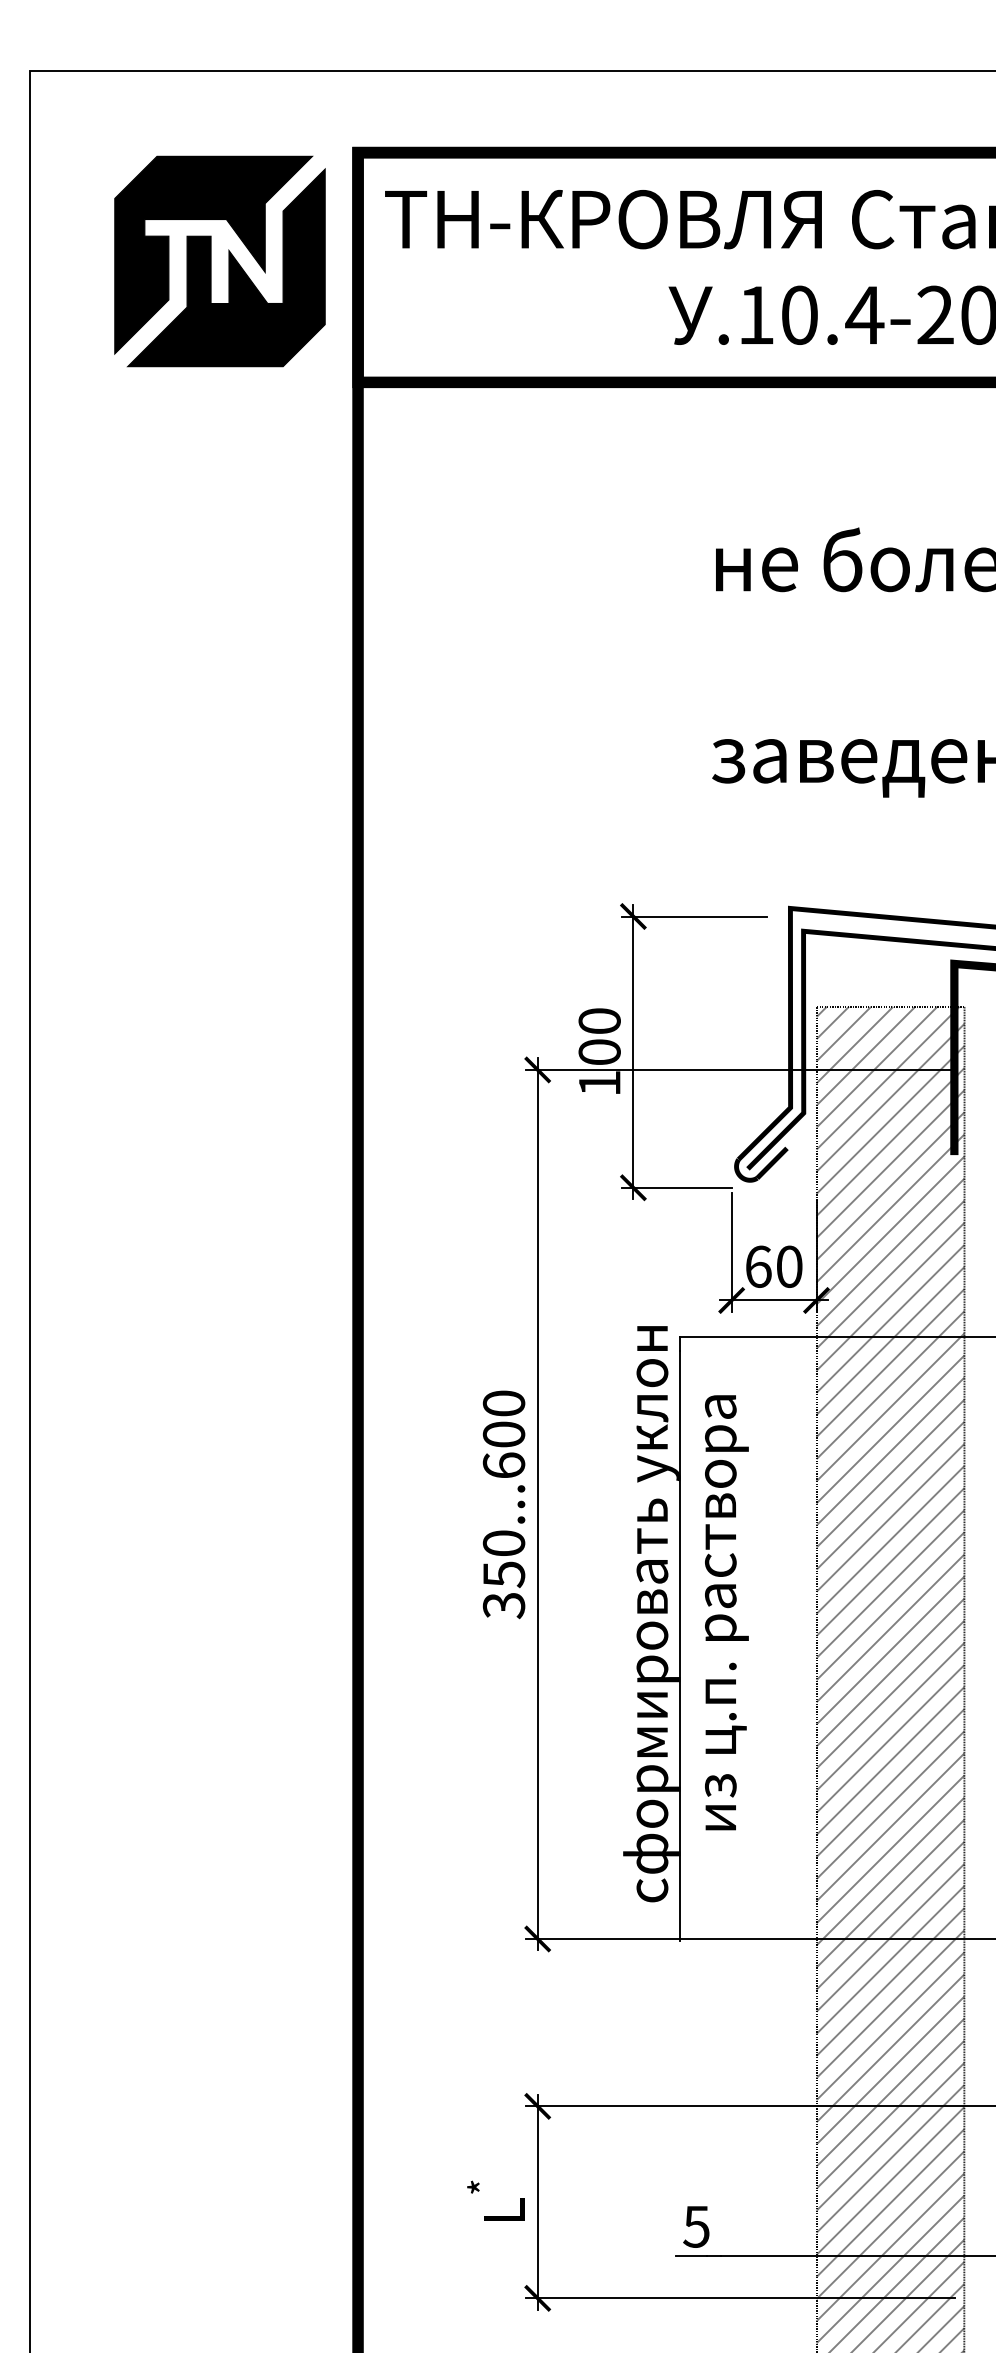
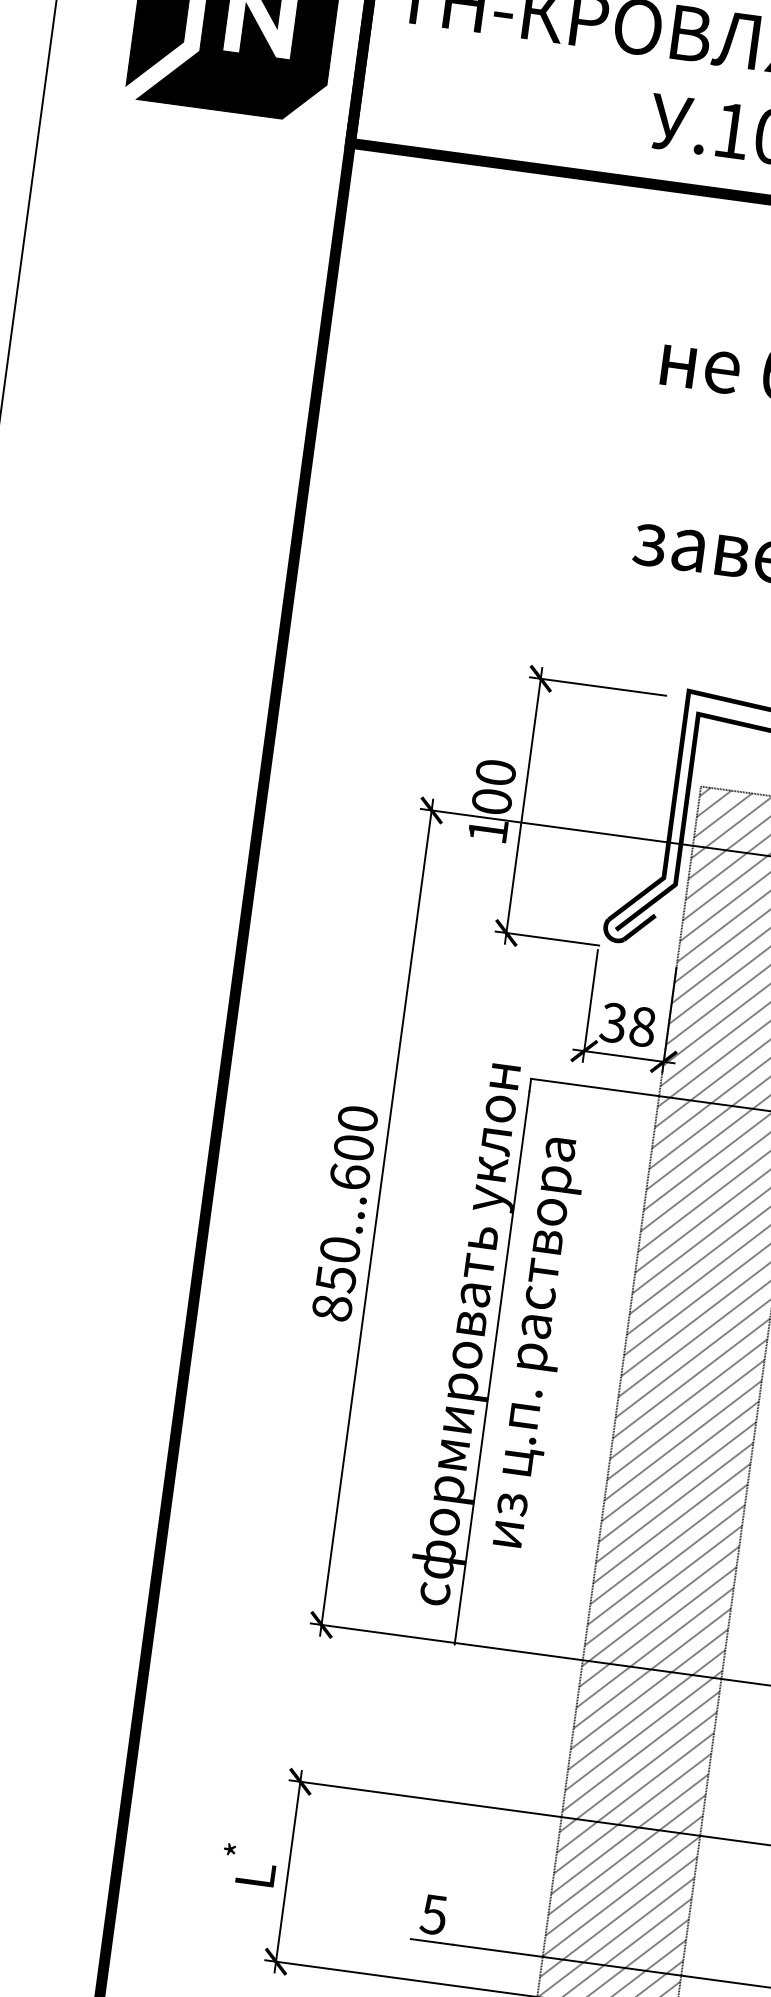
text: (773, 1266) -> (627, 1024), 60 -> 38
text: (503, 1605) -> (331, 1308), 350...600 -> 850...600

